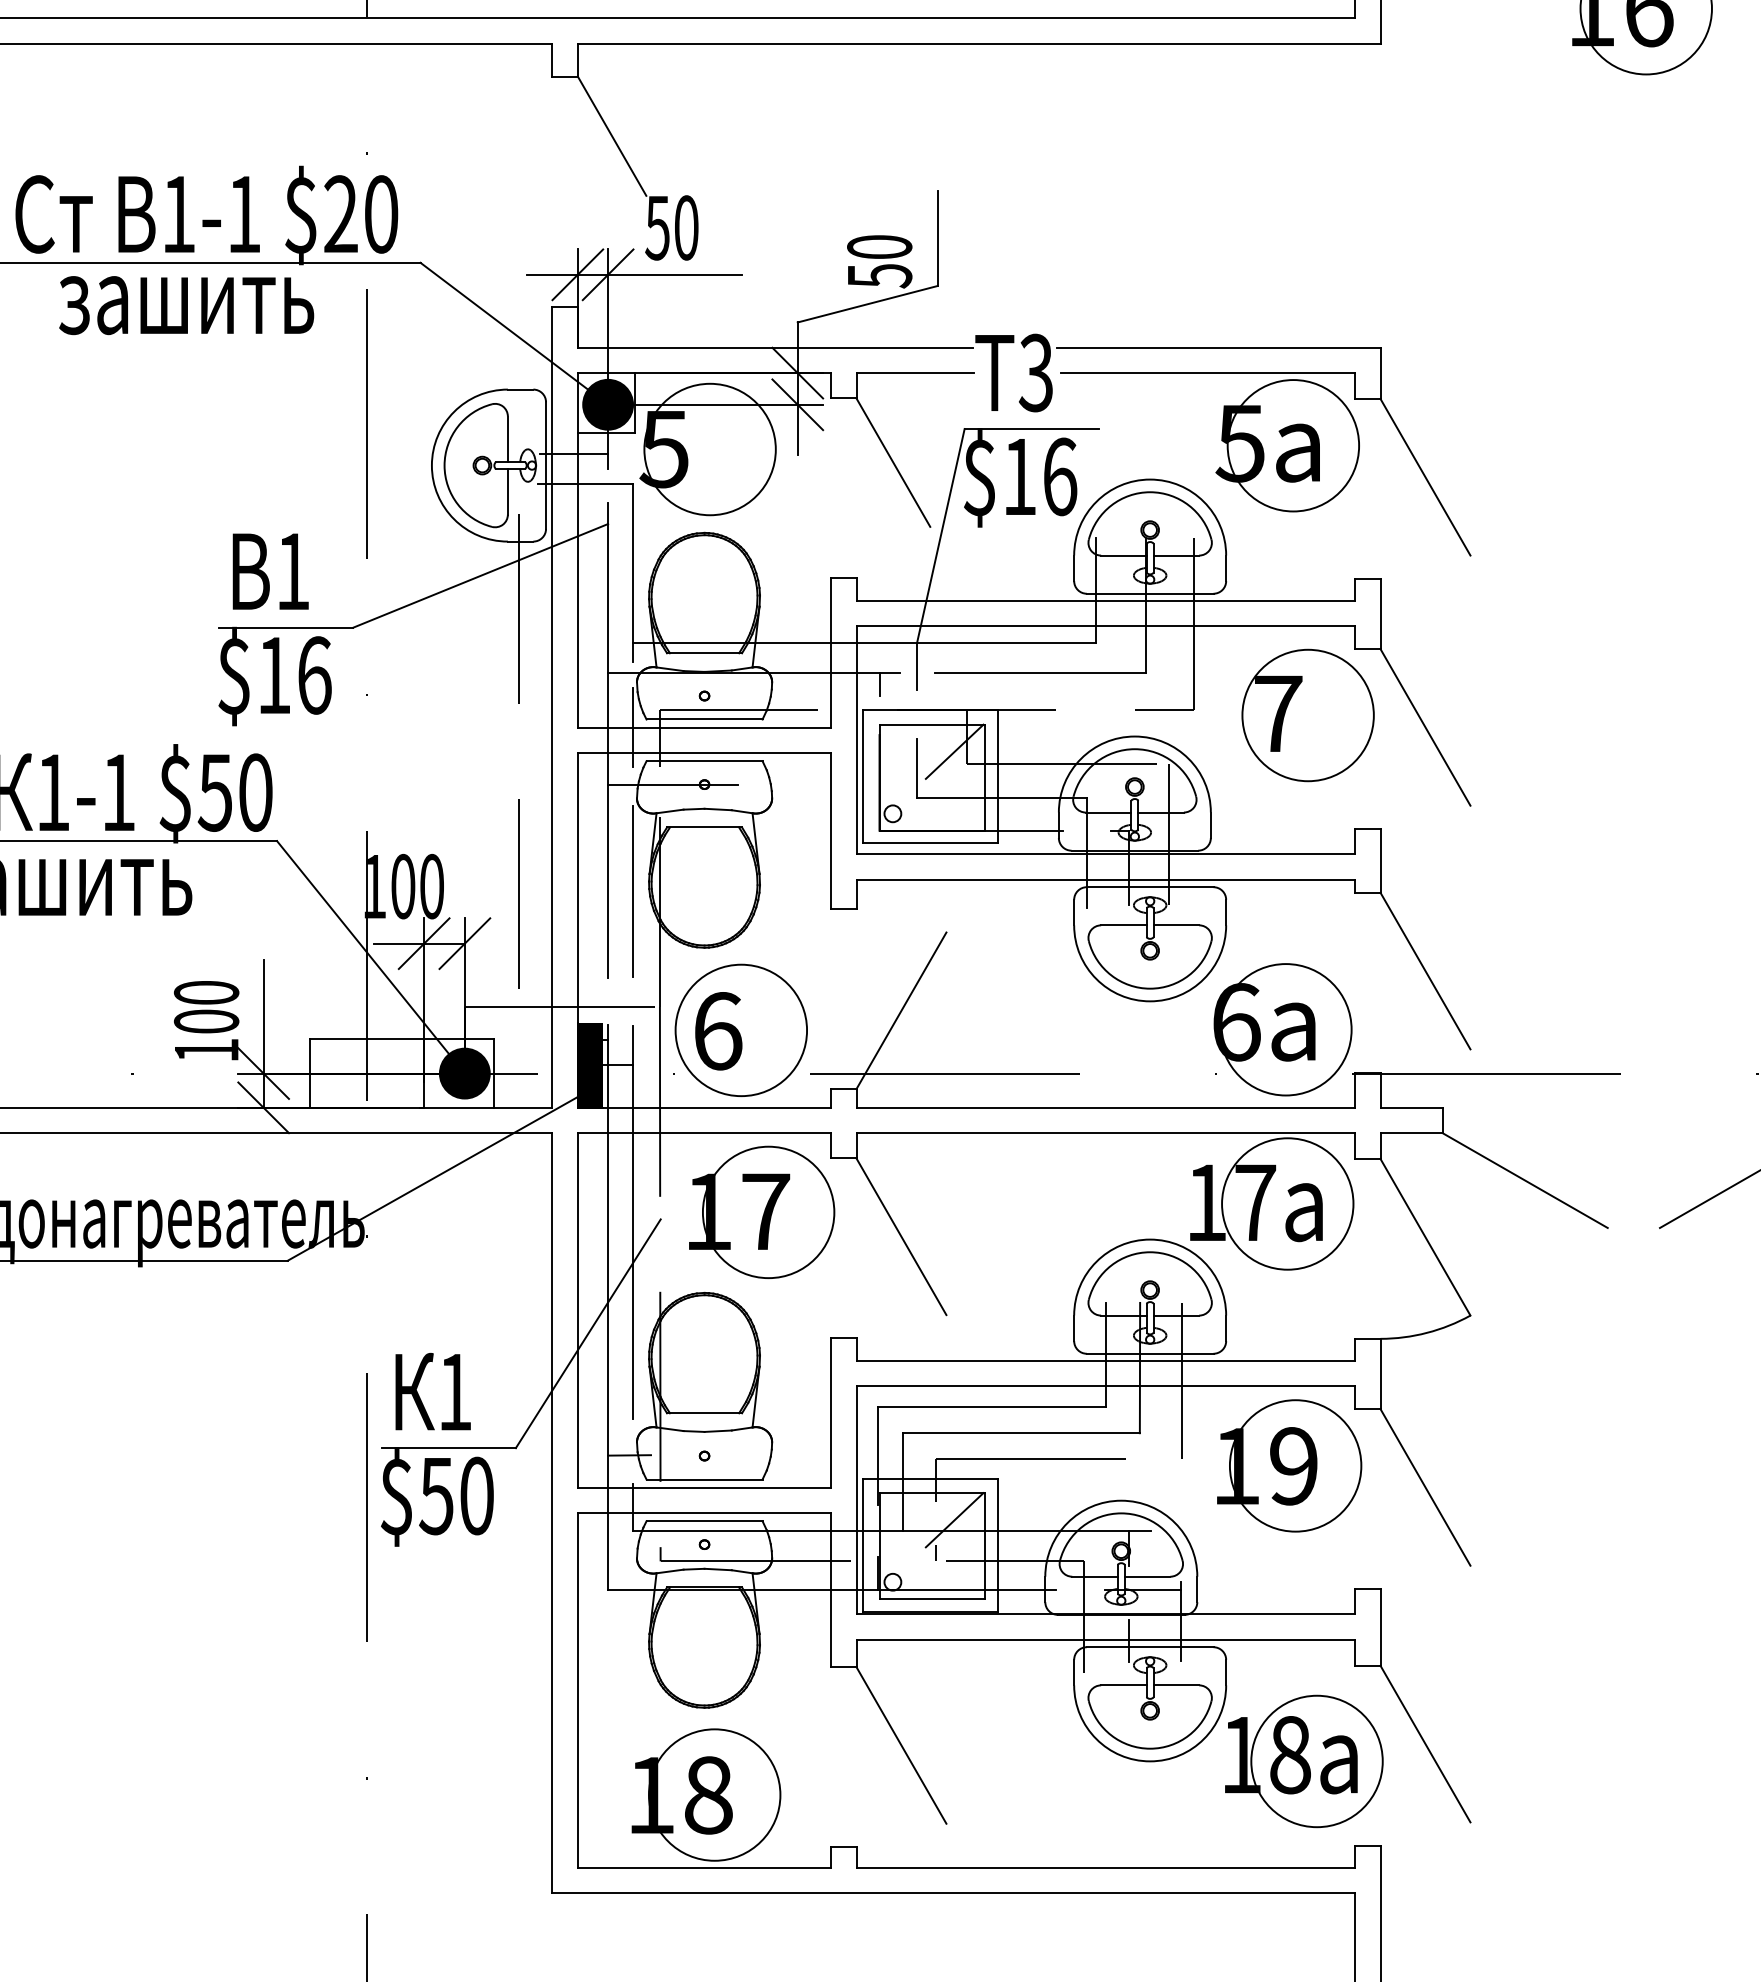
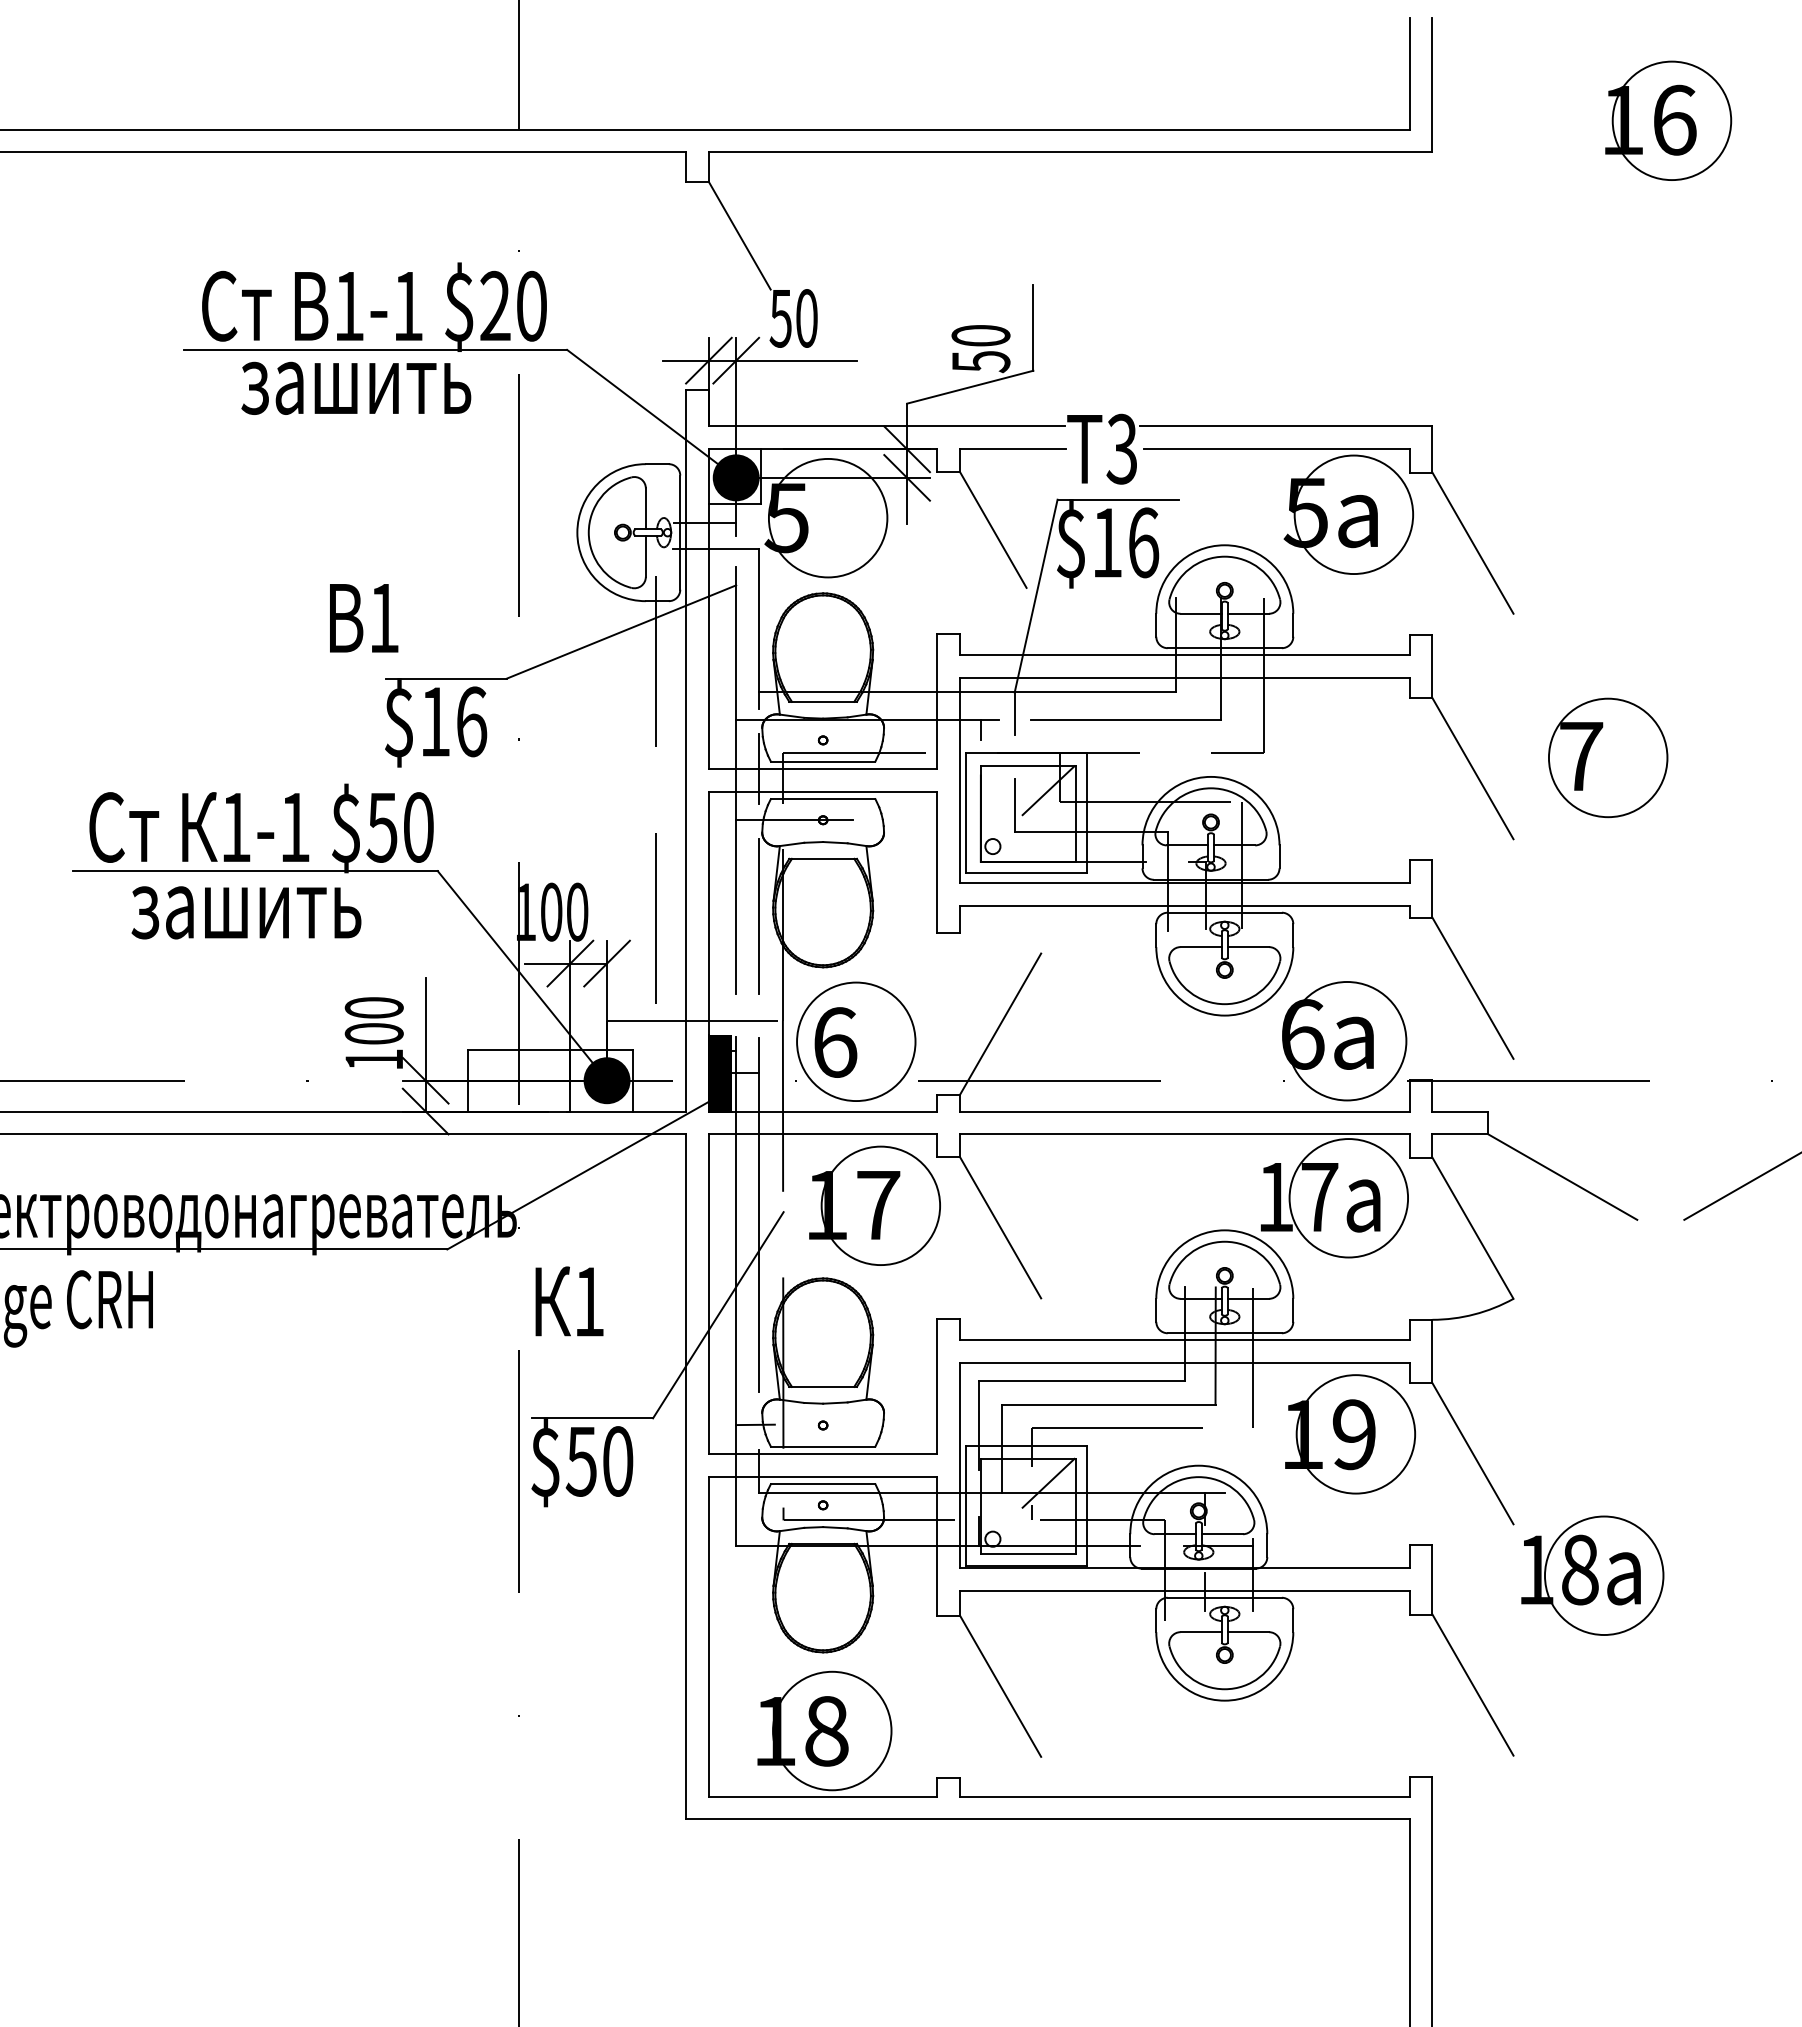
text: (271, 571) -> (364, 618), moved
part: (1308, 715) -> (1608, 757), moved
text: (433, 1391) -> (569, 1301), moved
part: (1304, 1761) -> (1592, 1575), moved

